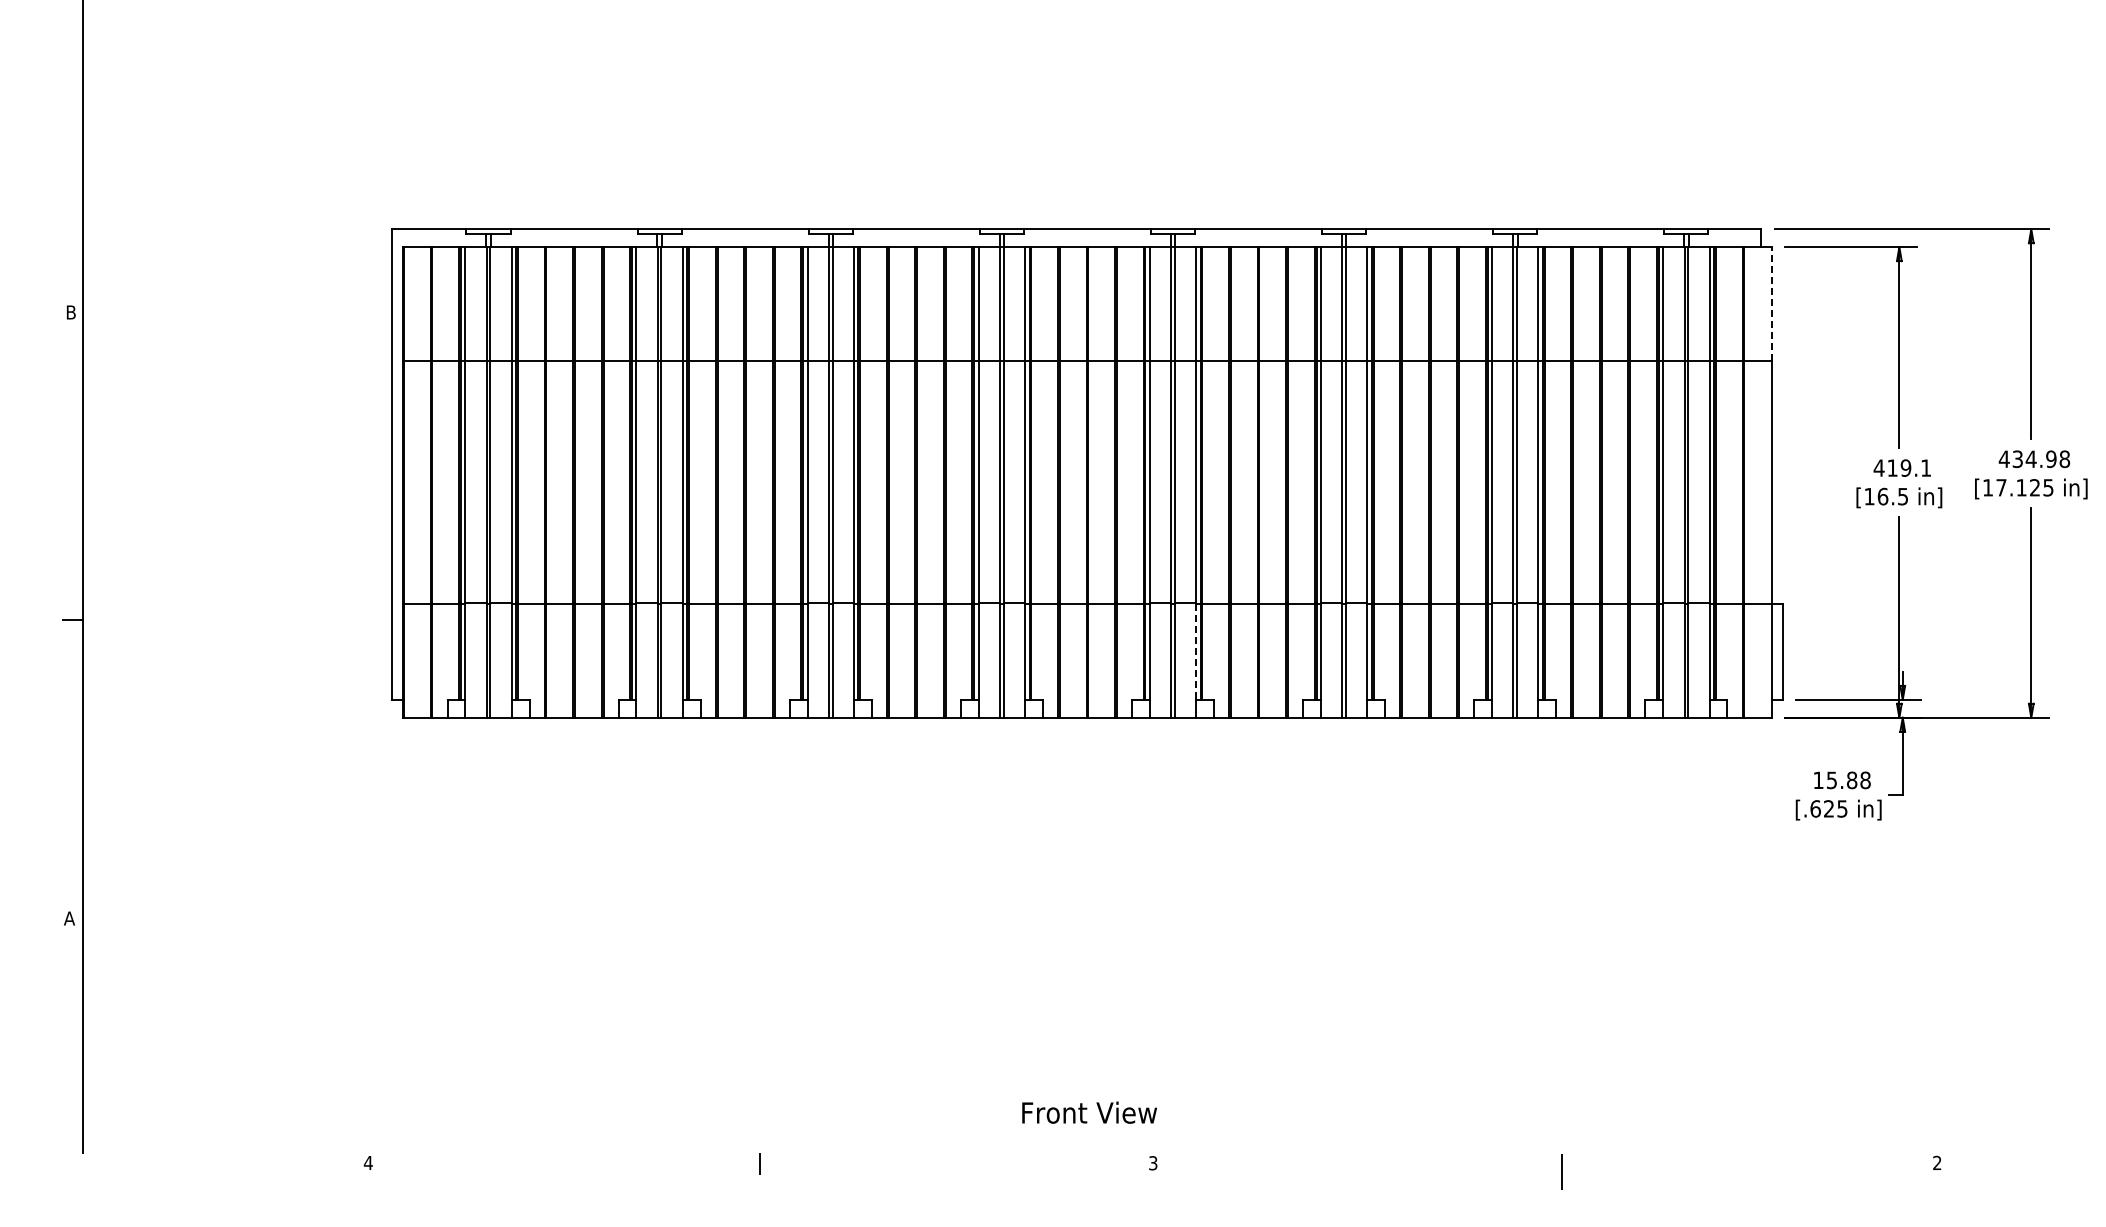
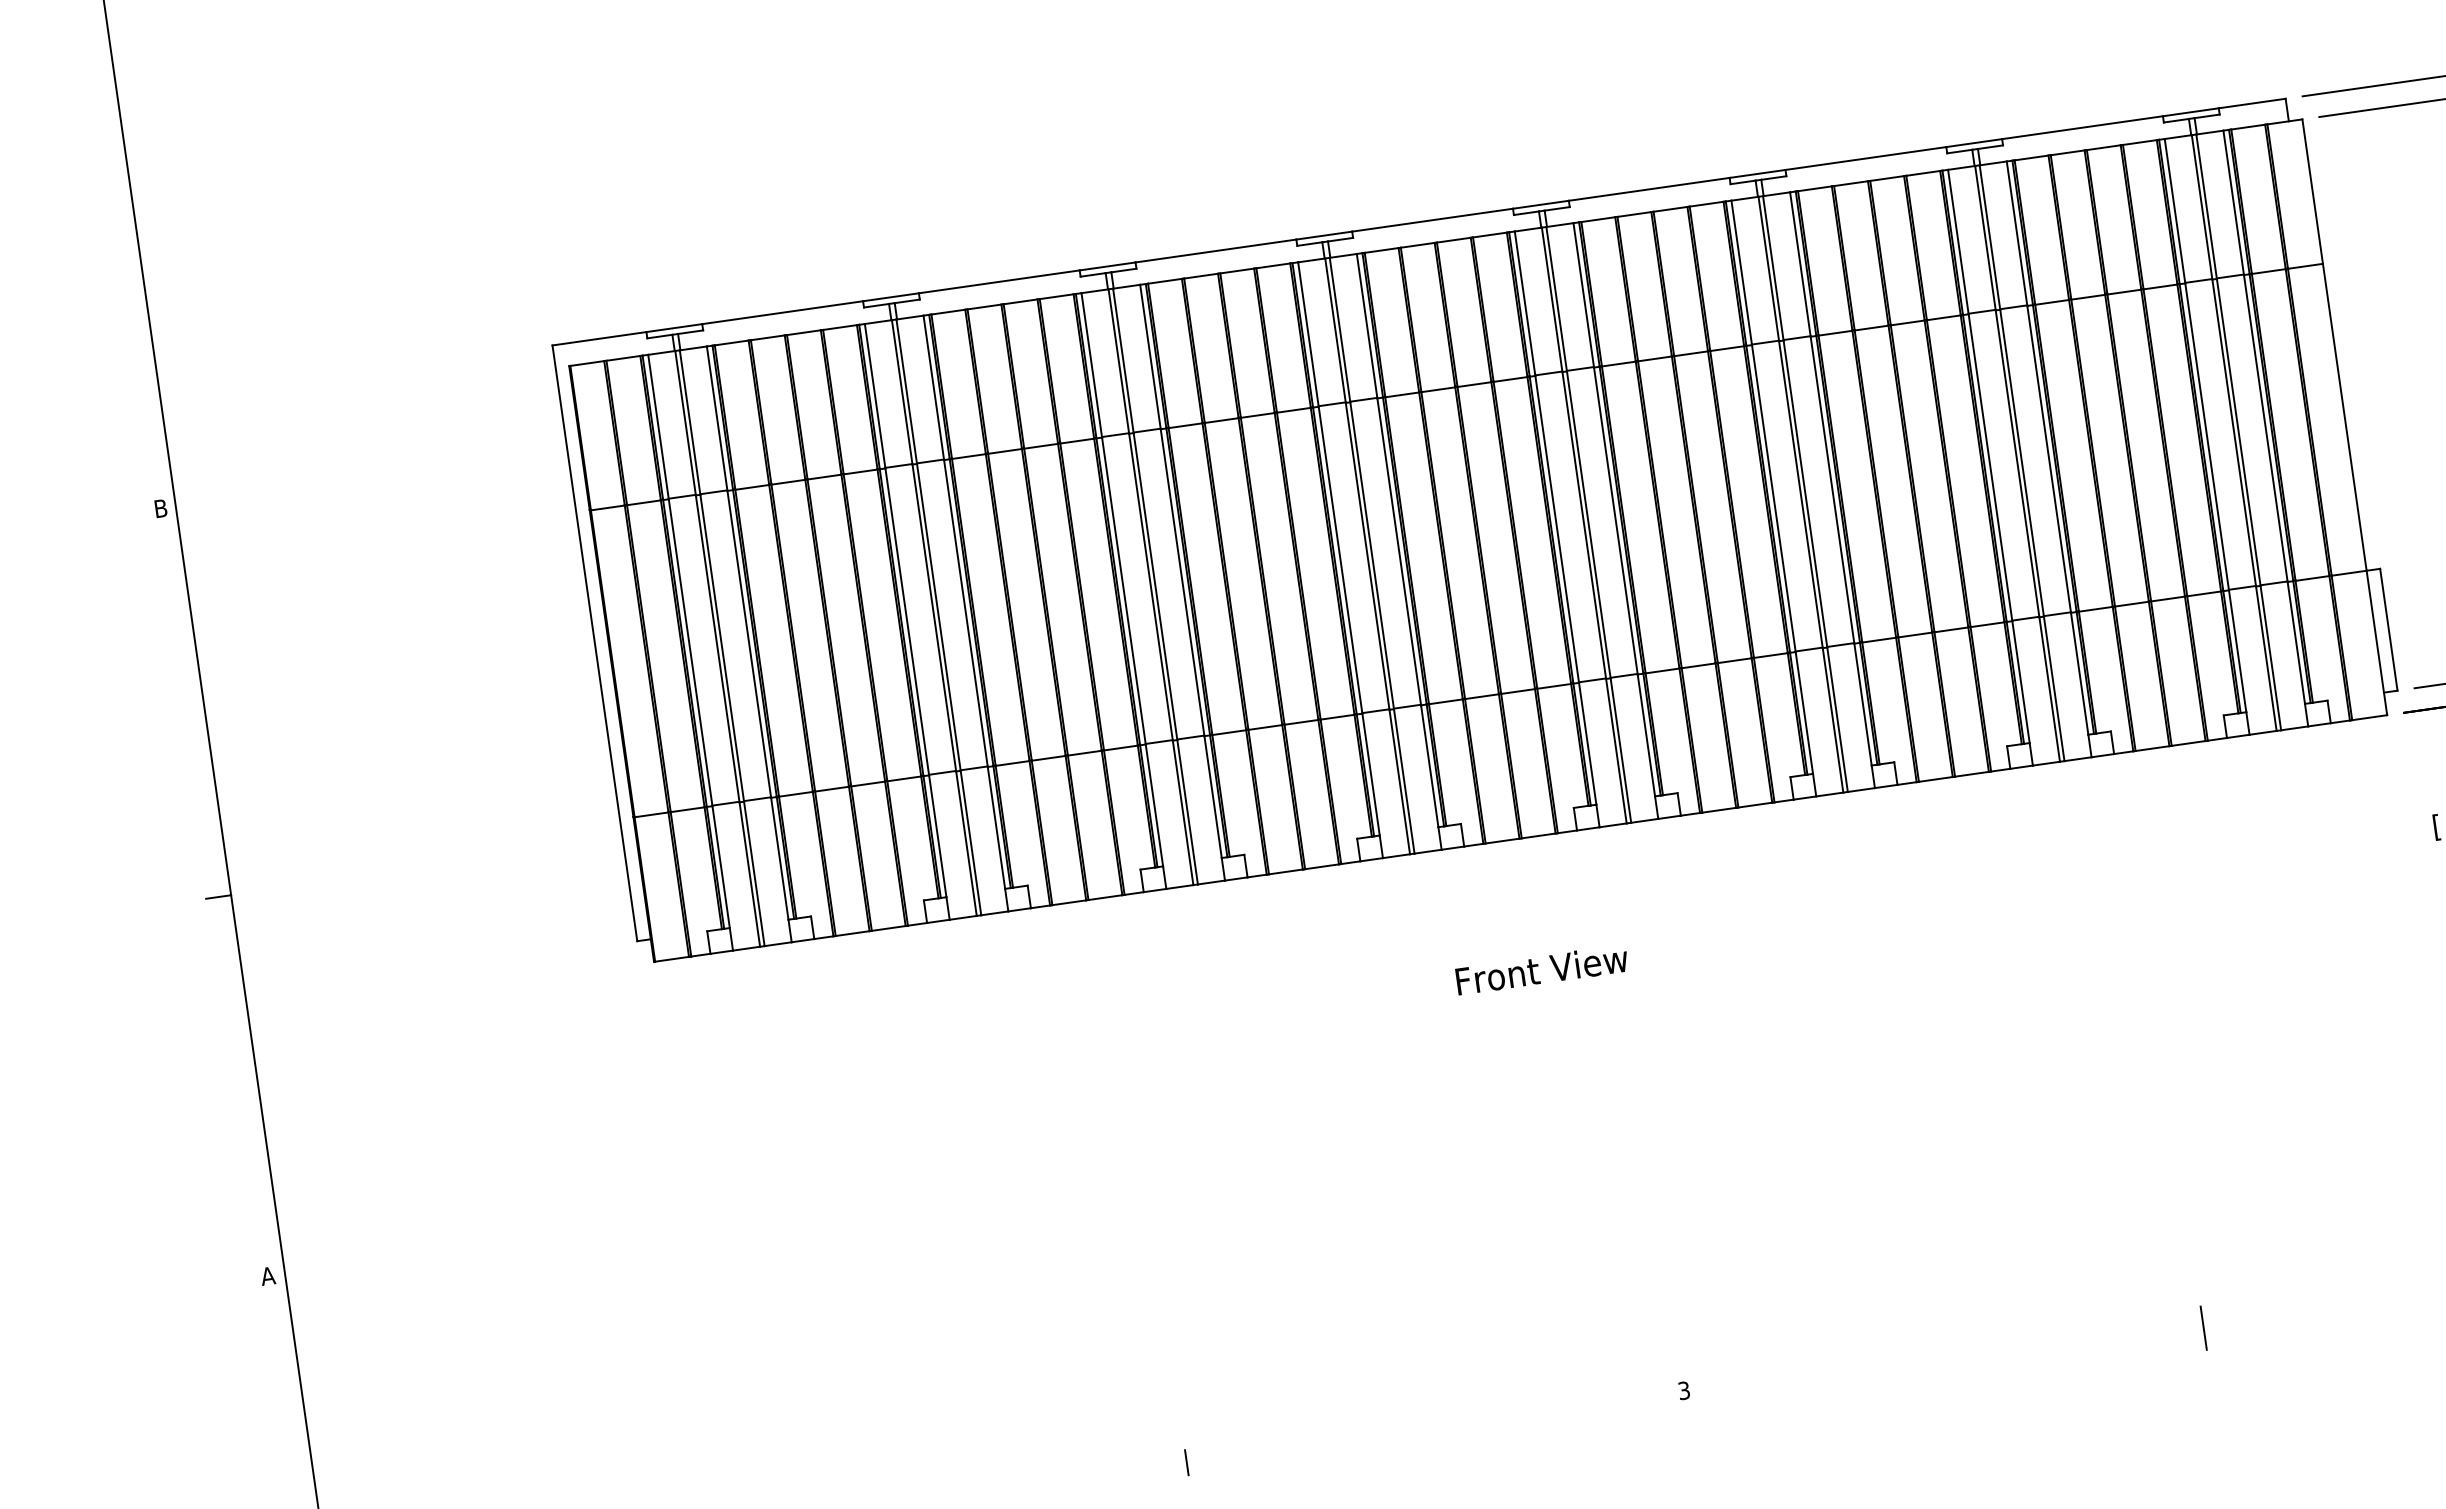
line: (1771, 303) -> (2312, 190), dashed -> solid
line: (1196, 652) -> (1646, 736), dashed -> solid
text: (1089, 1112) -> (1541, 969), moved

